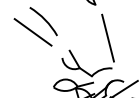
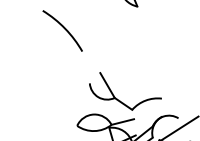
line: (32, 32) -> (46, 46), removed
line: (107, 37) -> (154, 53), removed

